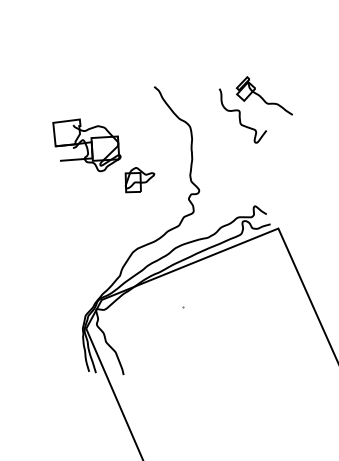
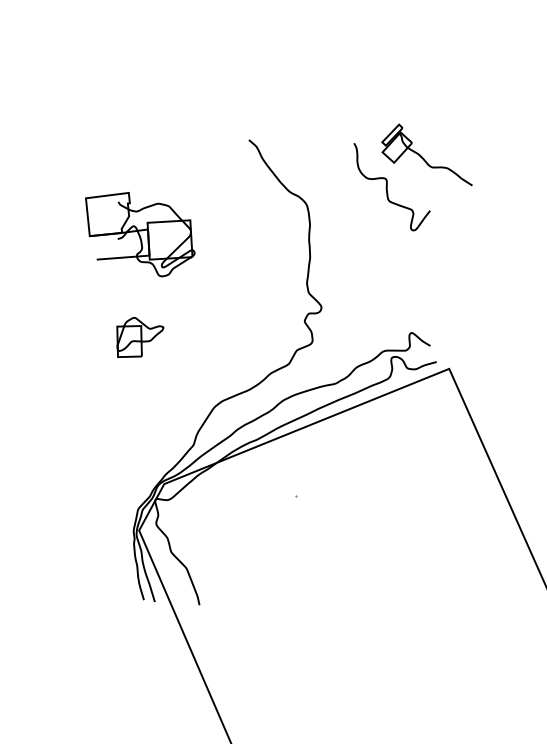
part: (139, 180) -> (139, 338), moved

